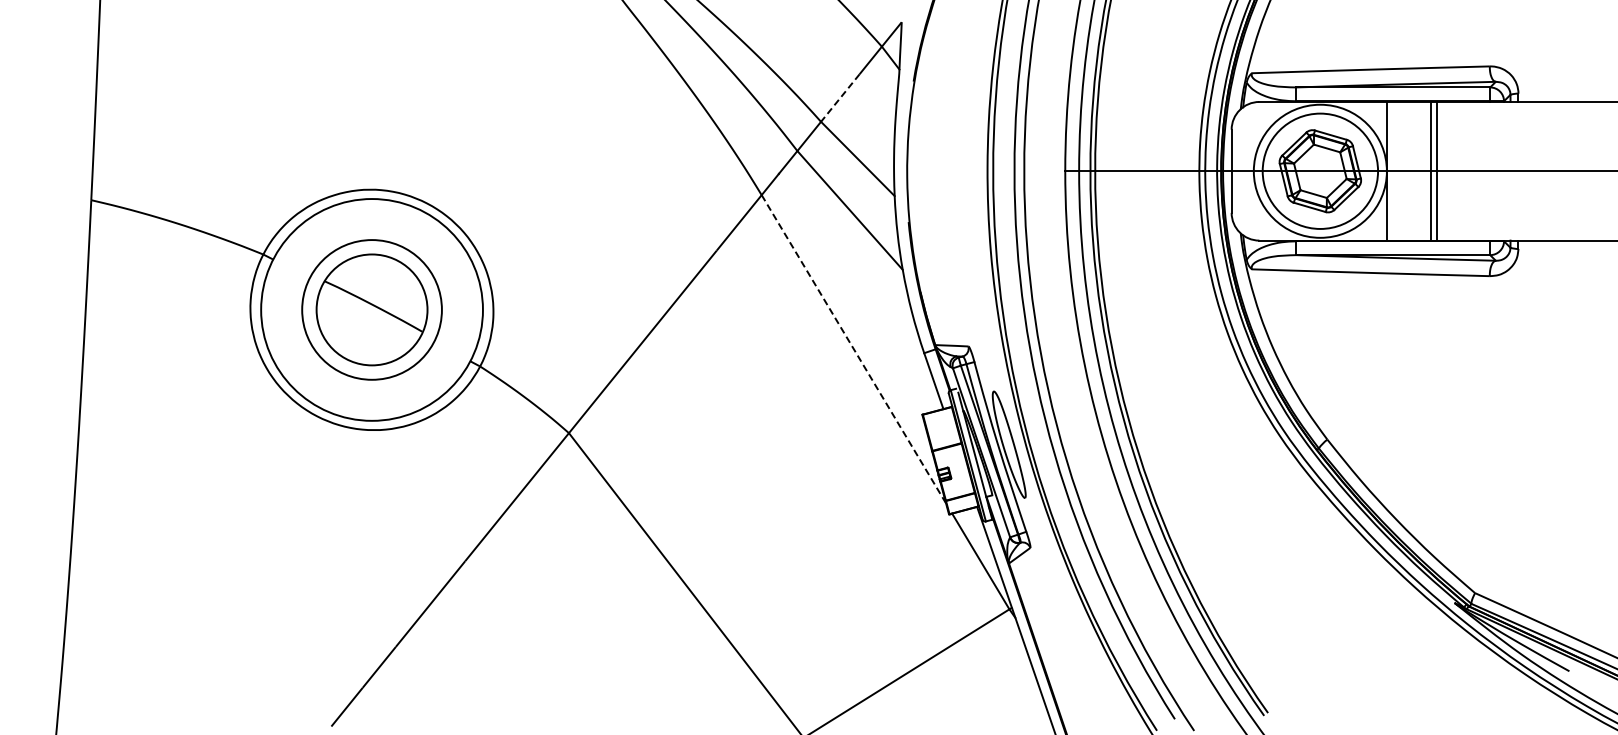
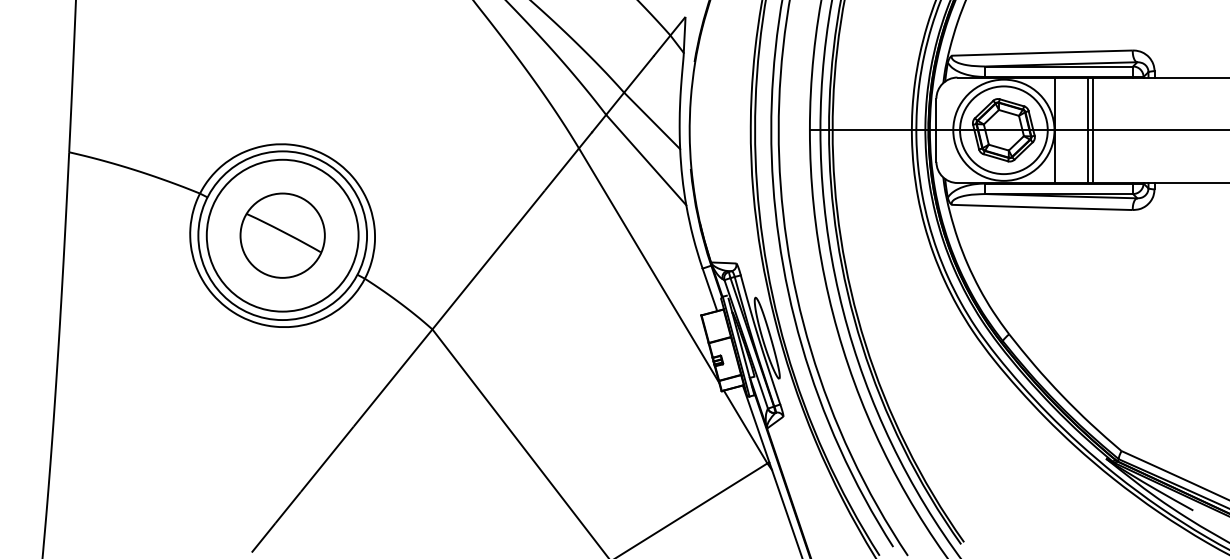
line: (840, 98) -> (638, 74), dashed -> solid
circle: (371, 309) -> (282, 235), size x1.43
line: (853, 349) -> (648, 265), dashed -> solid

